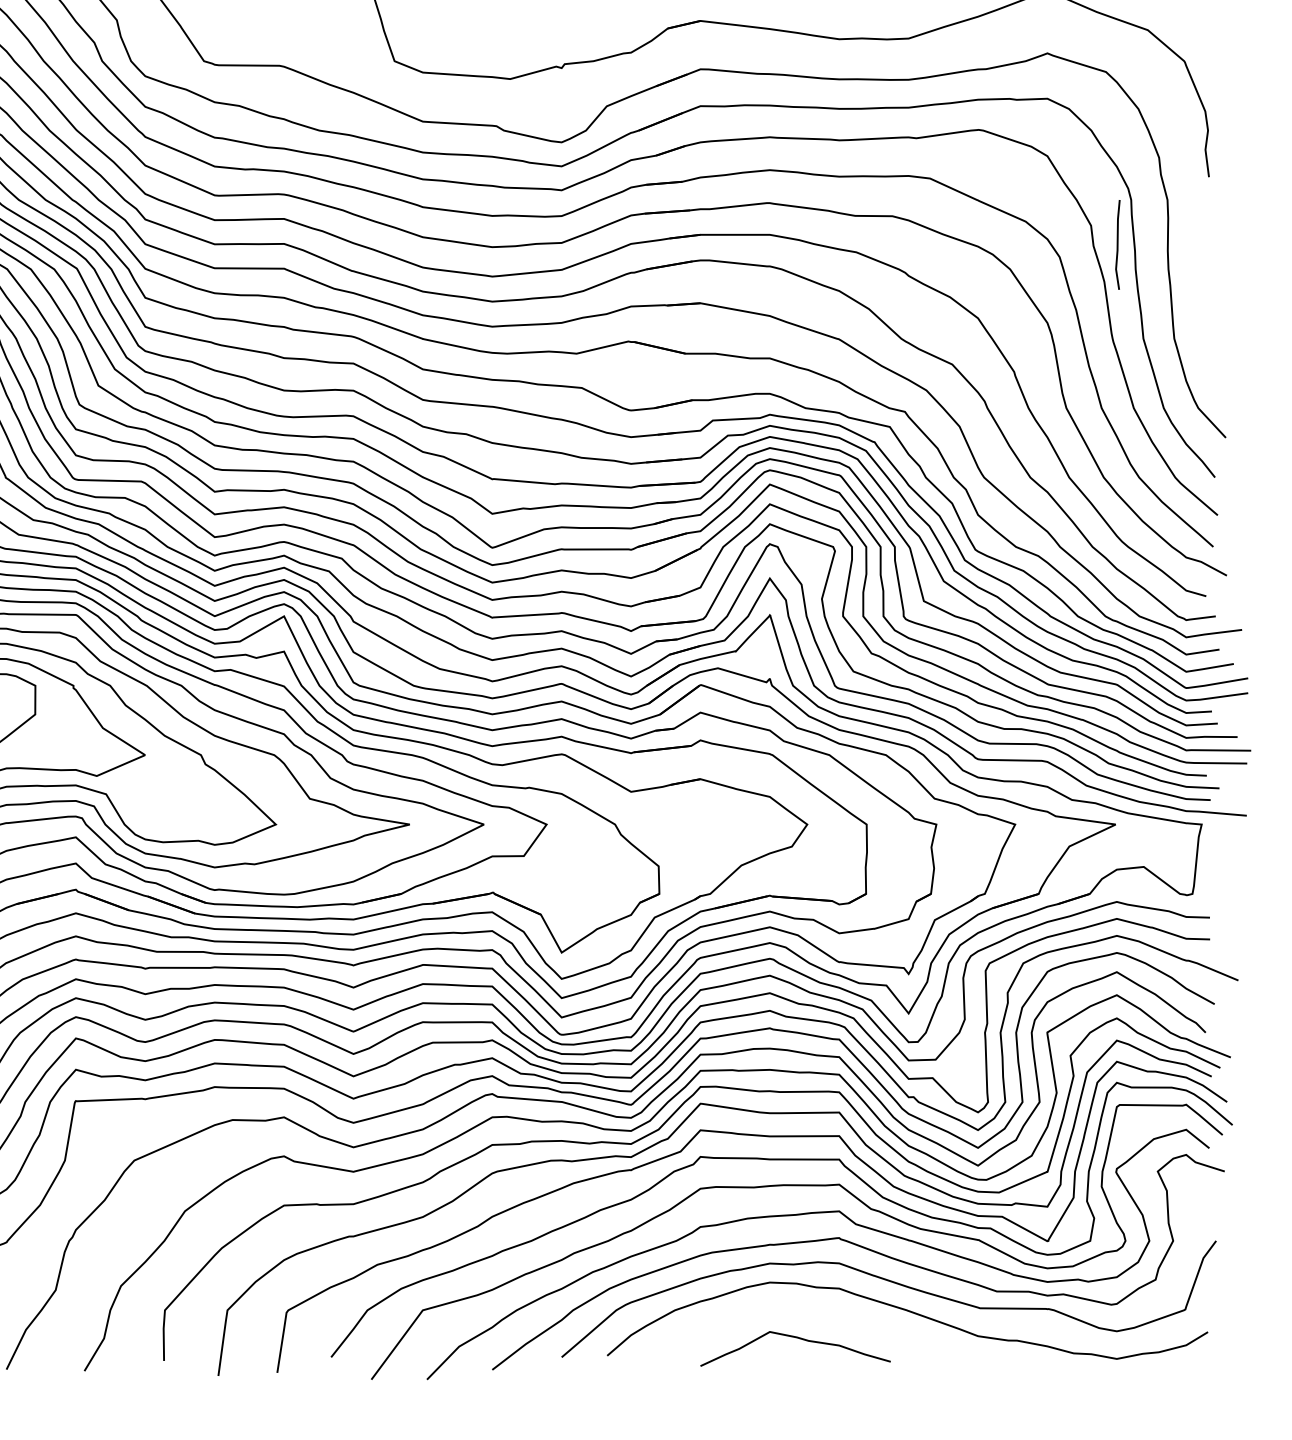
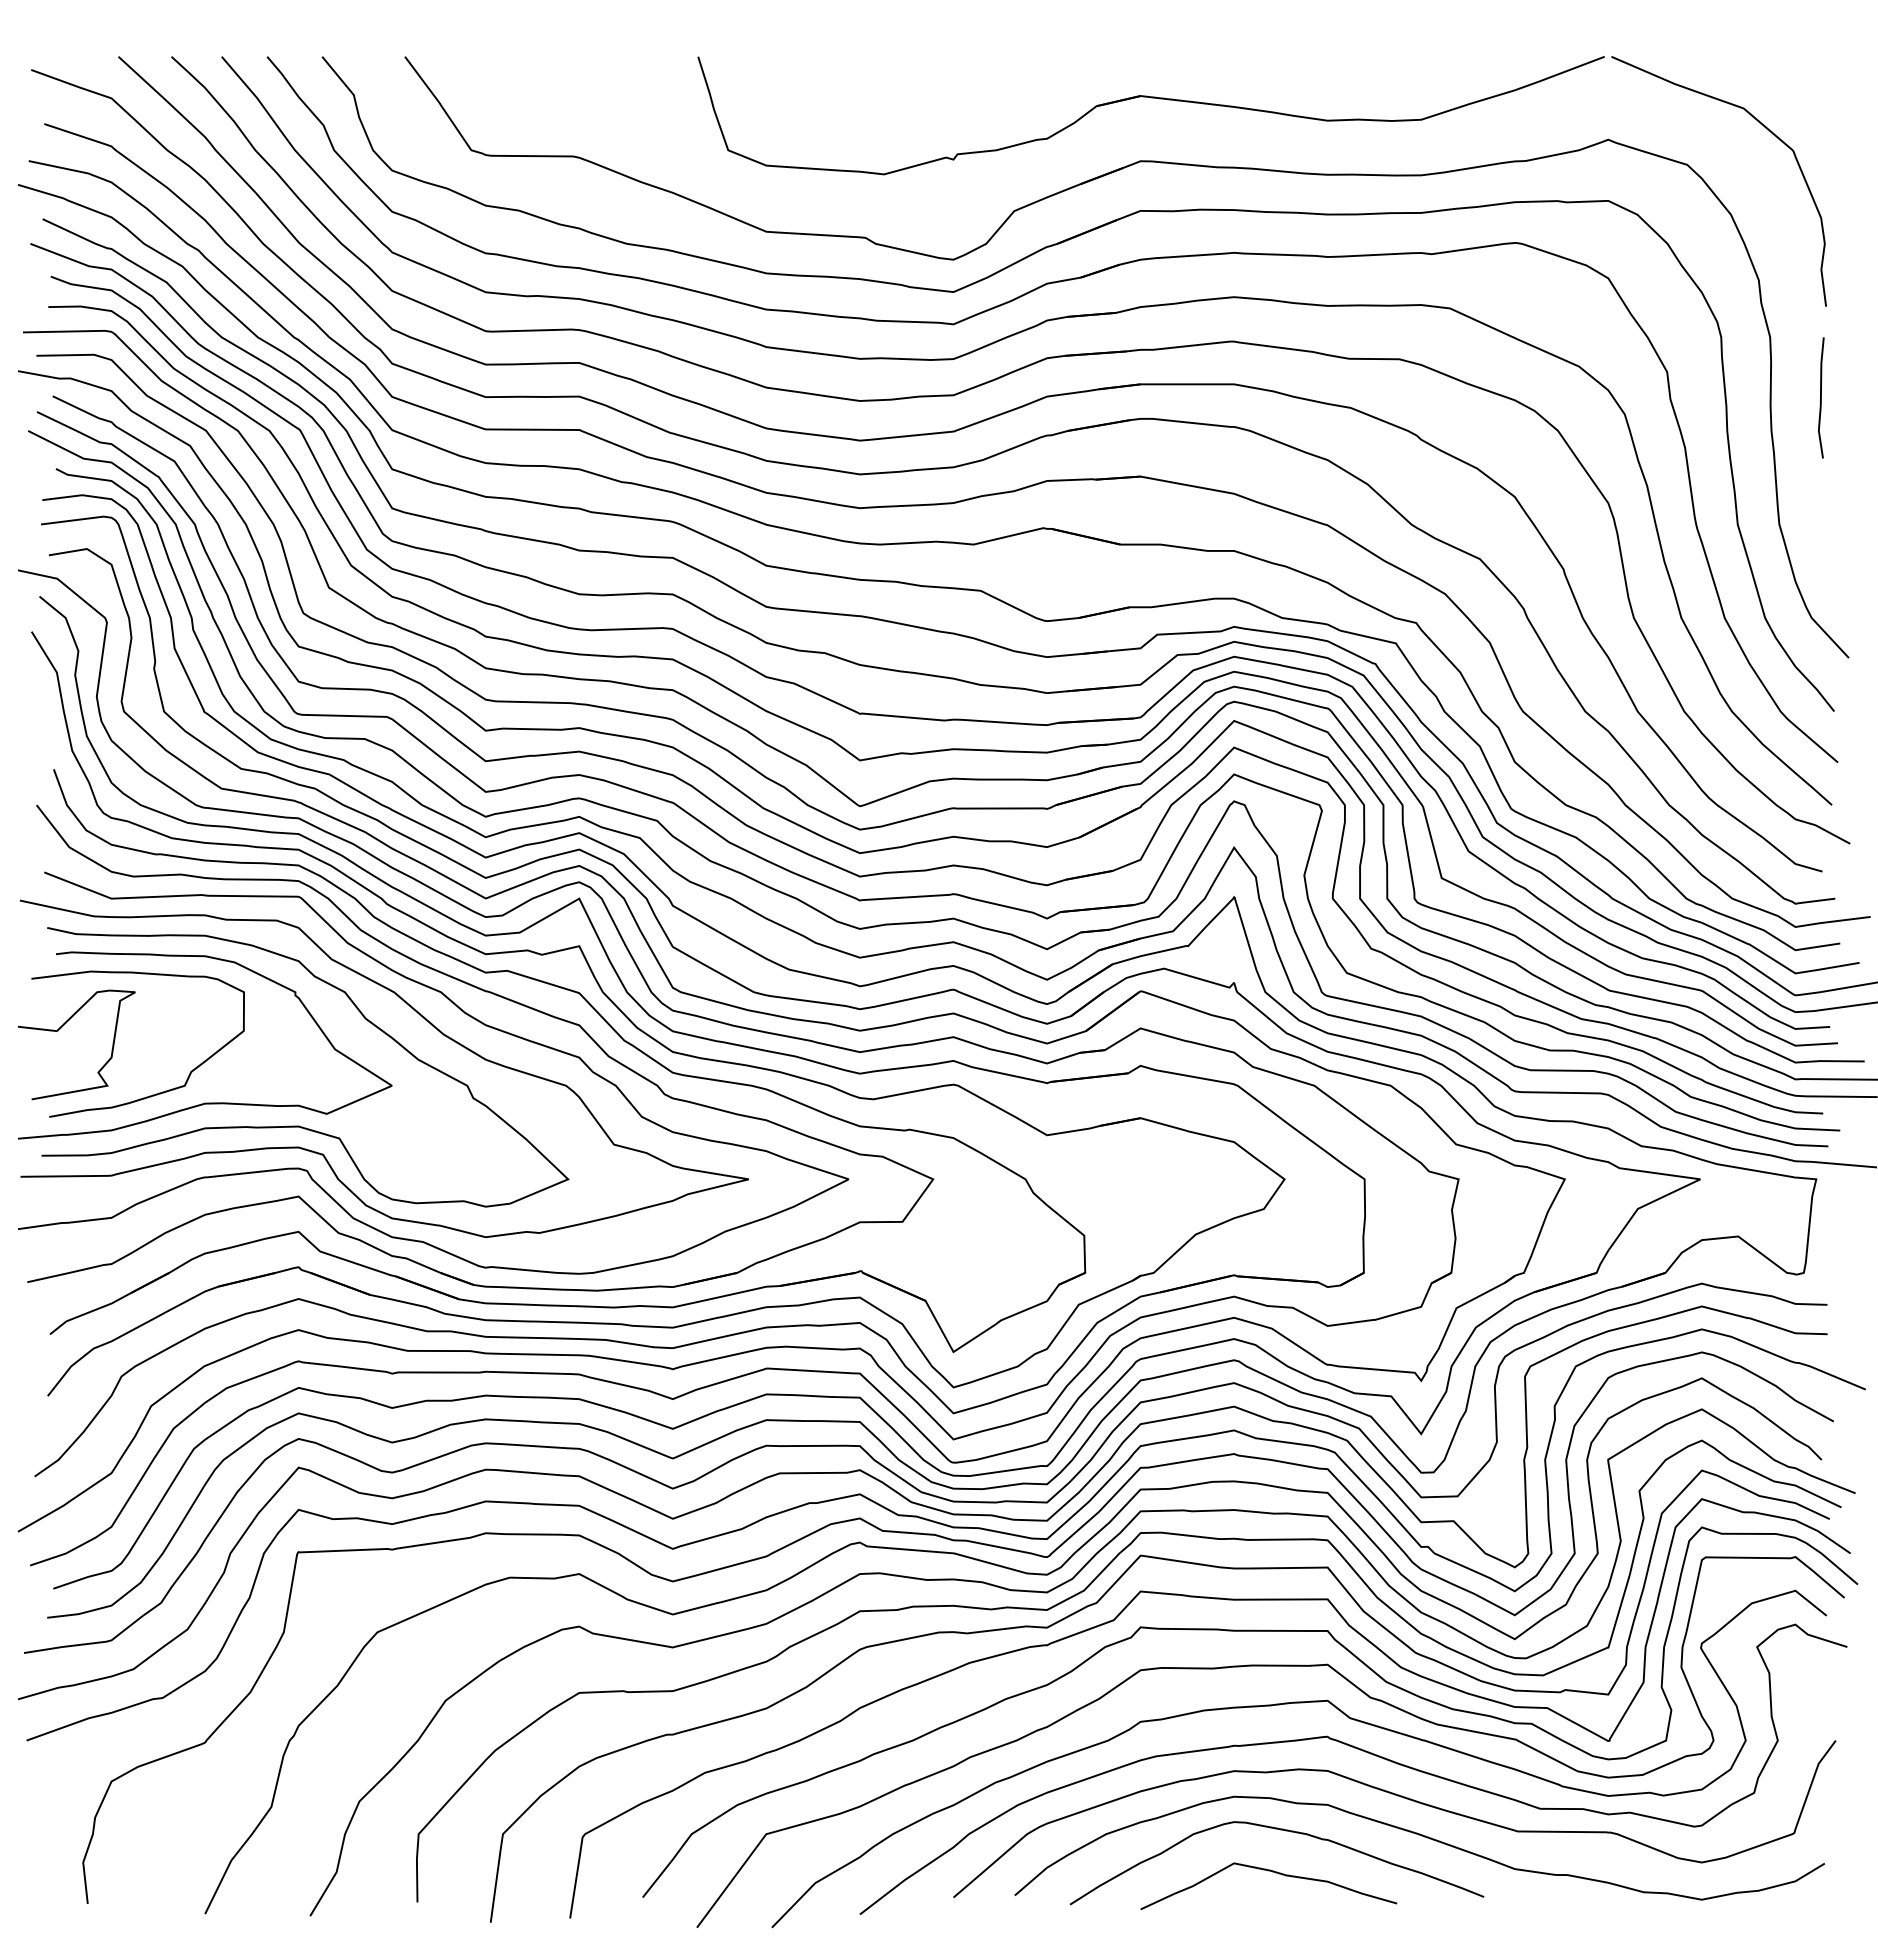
line: (1118, 244) -> (1821, 397), moved
curve: (807, 1308) -> (1285, 1831), added

